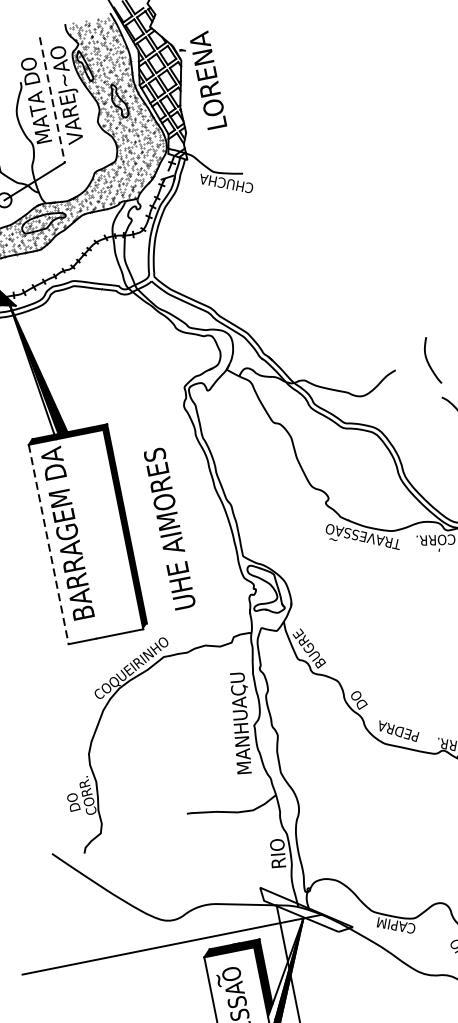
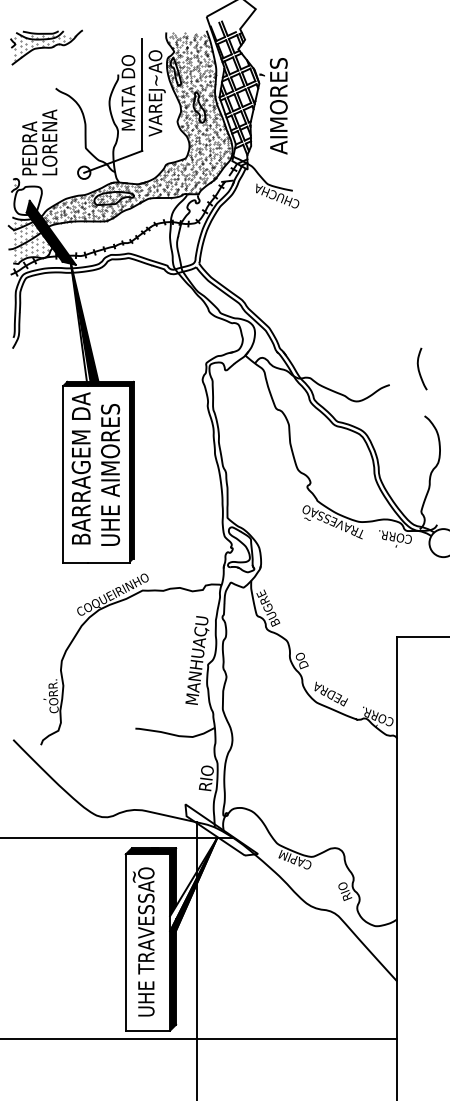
text: (207, 82) -> (278, 106), LORENA -> AIMORES
line: (52, 100) -> (142, 95), dashed -> solid
curve: (428, 360) -> (419, 368), moved
text: (169, 528) -> (110, 474), moved
line: (48, 544) -> (63, 474), dashed -> solid
text: (73, 802) -> (40, 699), DO -> ,

